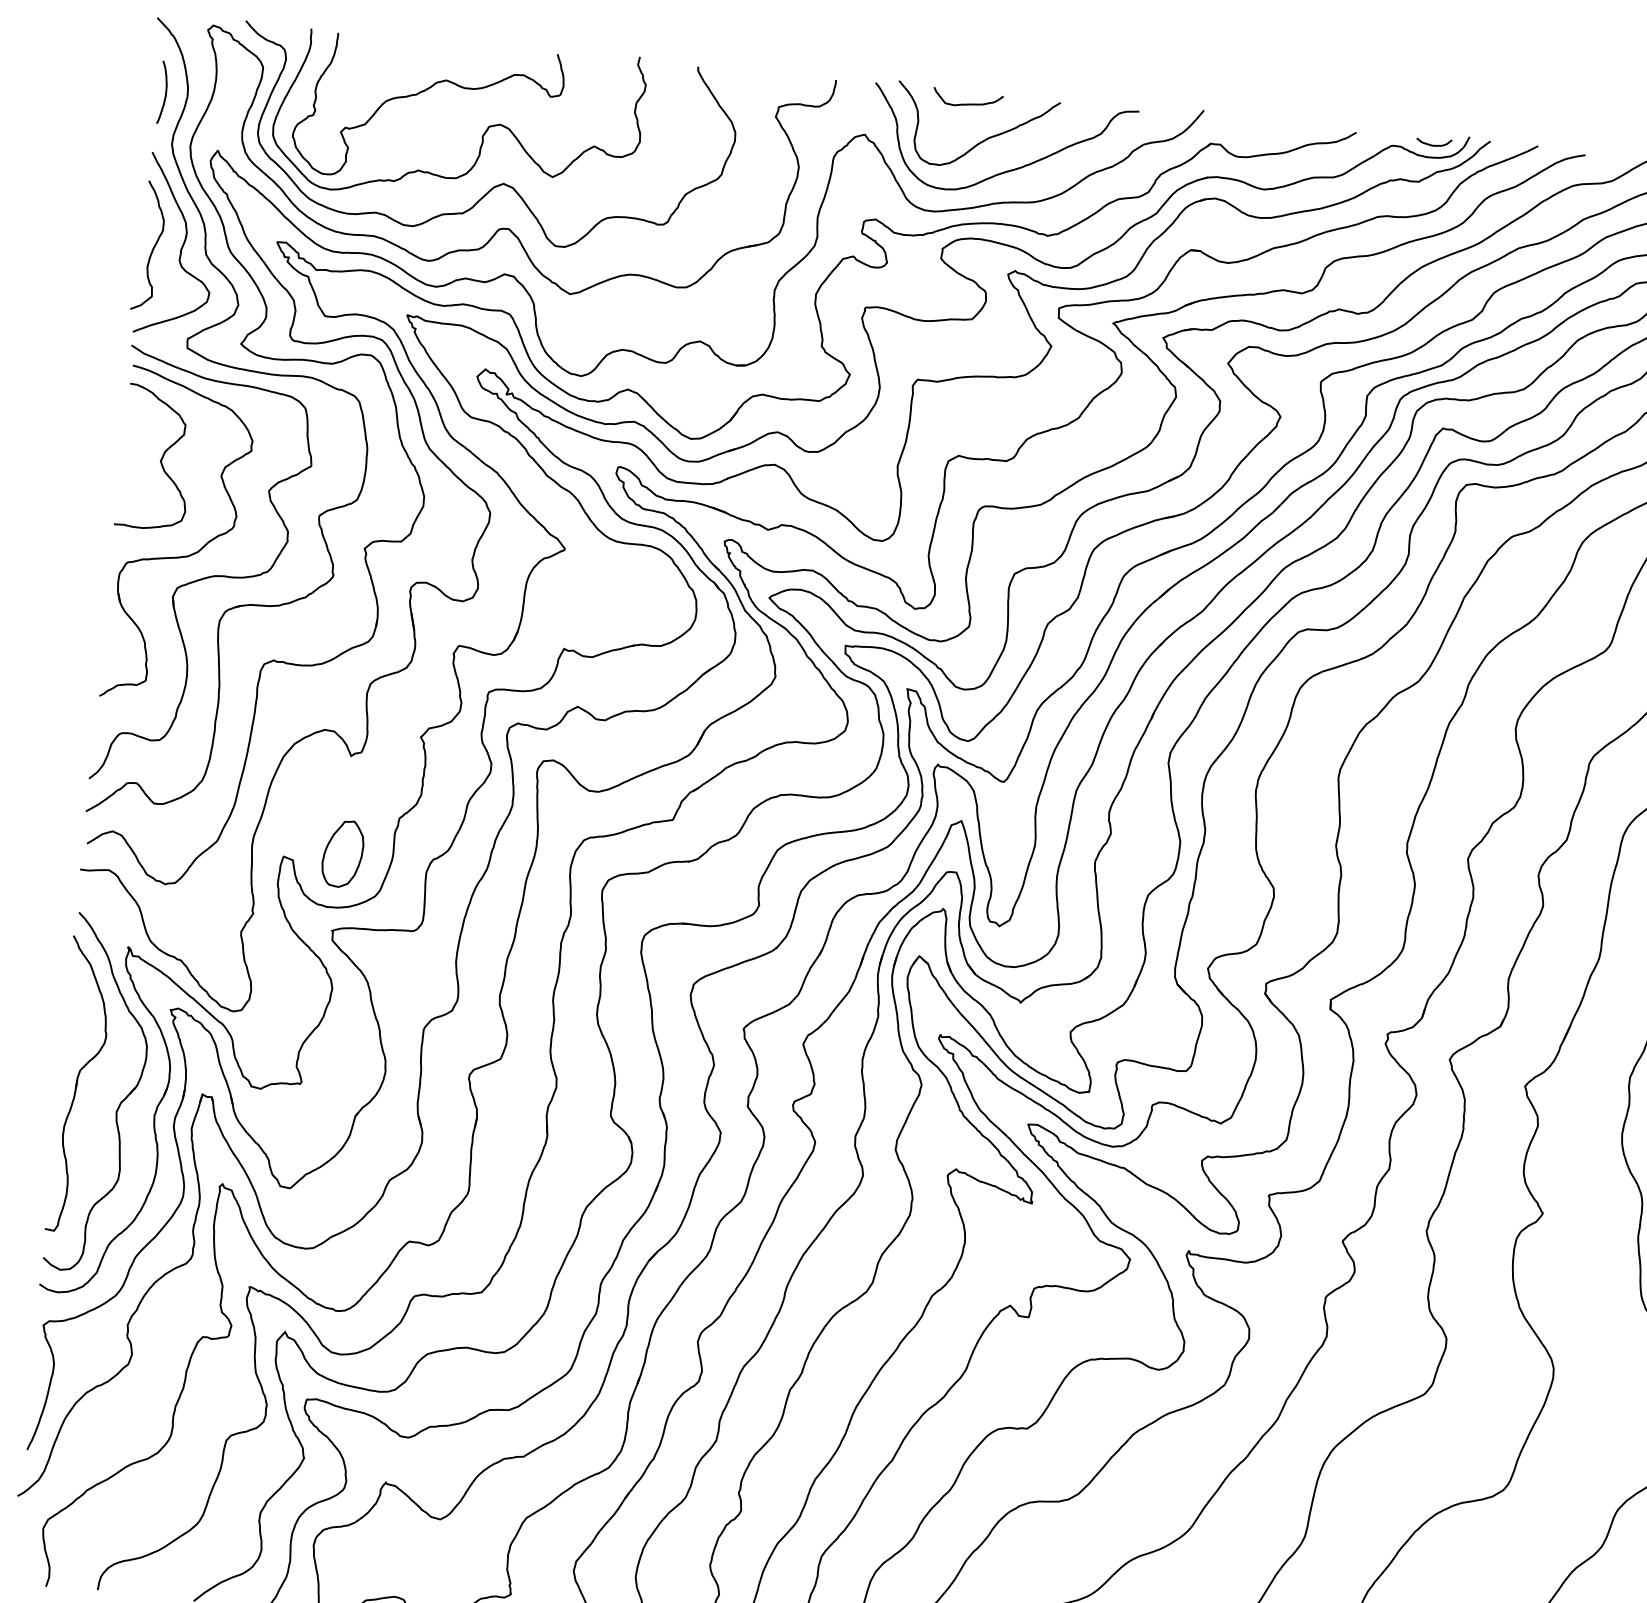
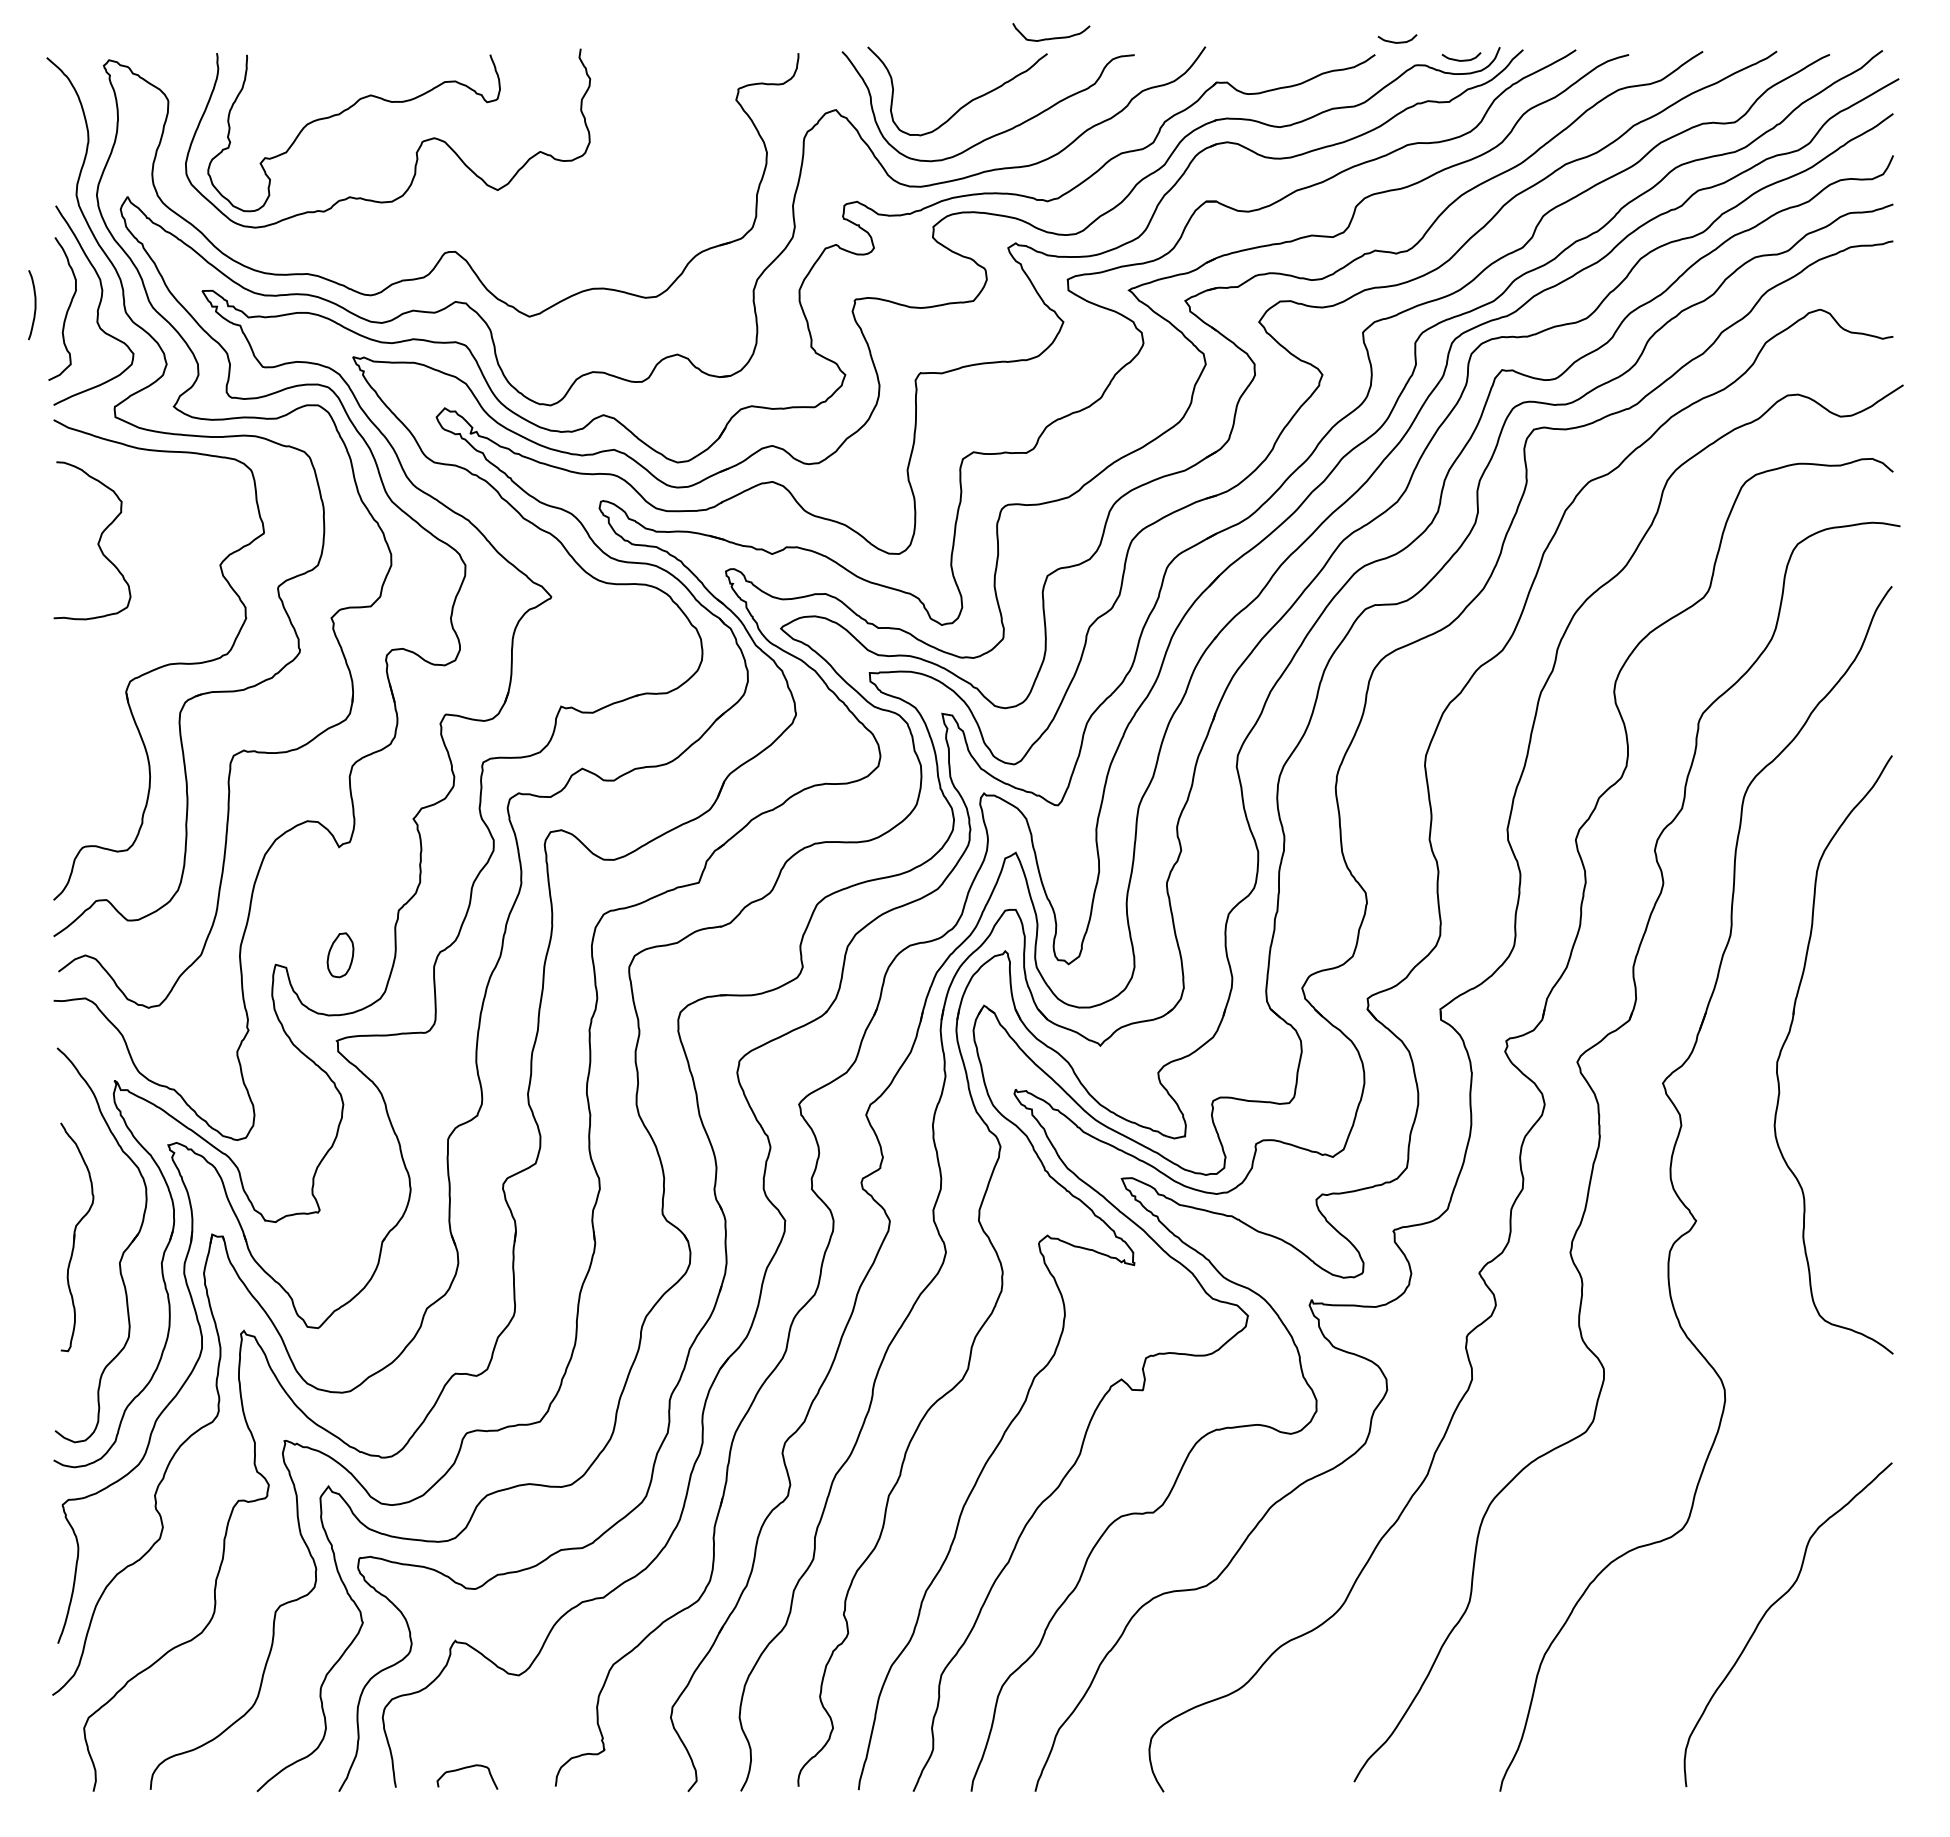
curve: (165, 93) -> (34, 305), moved
curve: (967, 103) -> (1051, 37), moved
curve: (1378, 122) -> (1398, 41), added
curve: (501, 183) -> (442, 202), removed
part: (182, 555) -> (132, 645), removed
part: (343, 853) -> (340, 954), size x0.6
part: (80, 1084) -> (77, 1236), size x0.7

